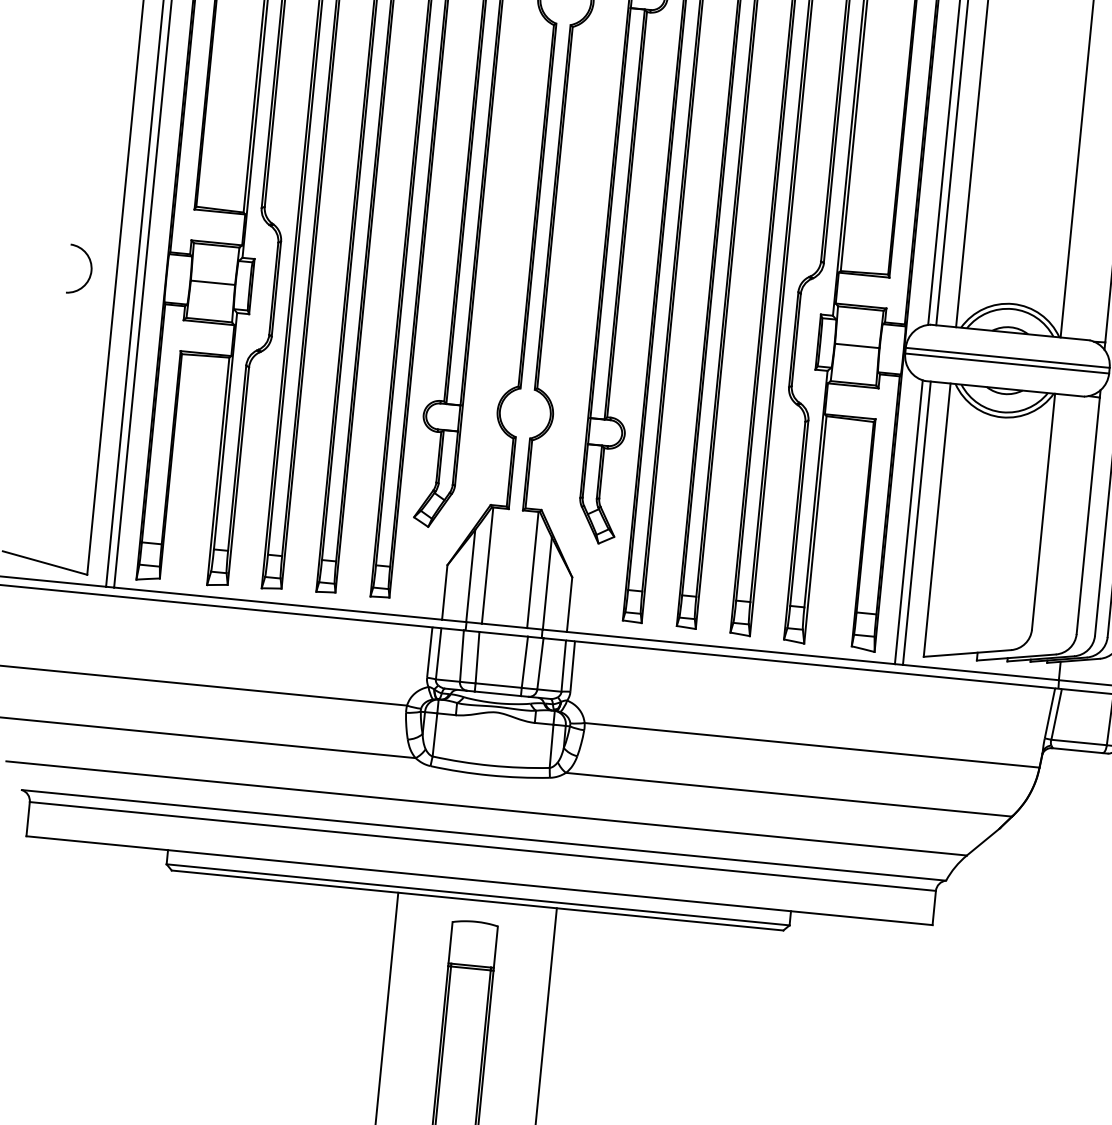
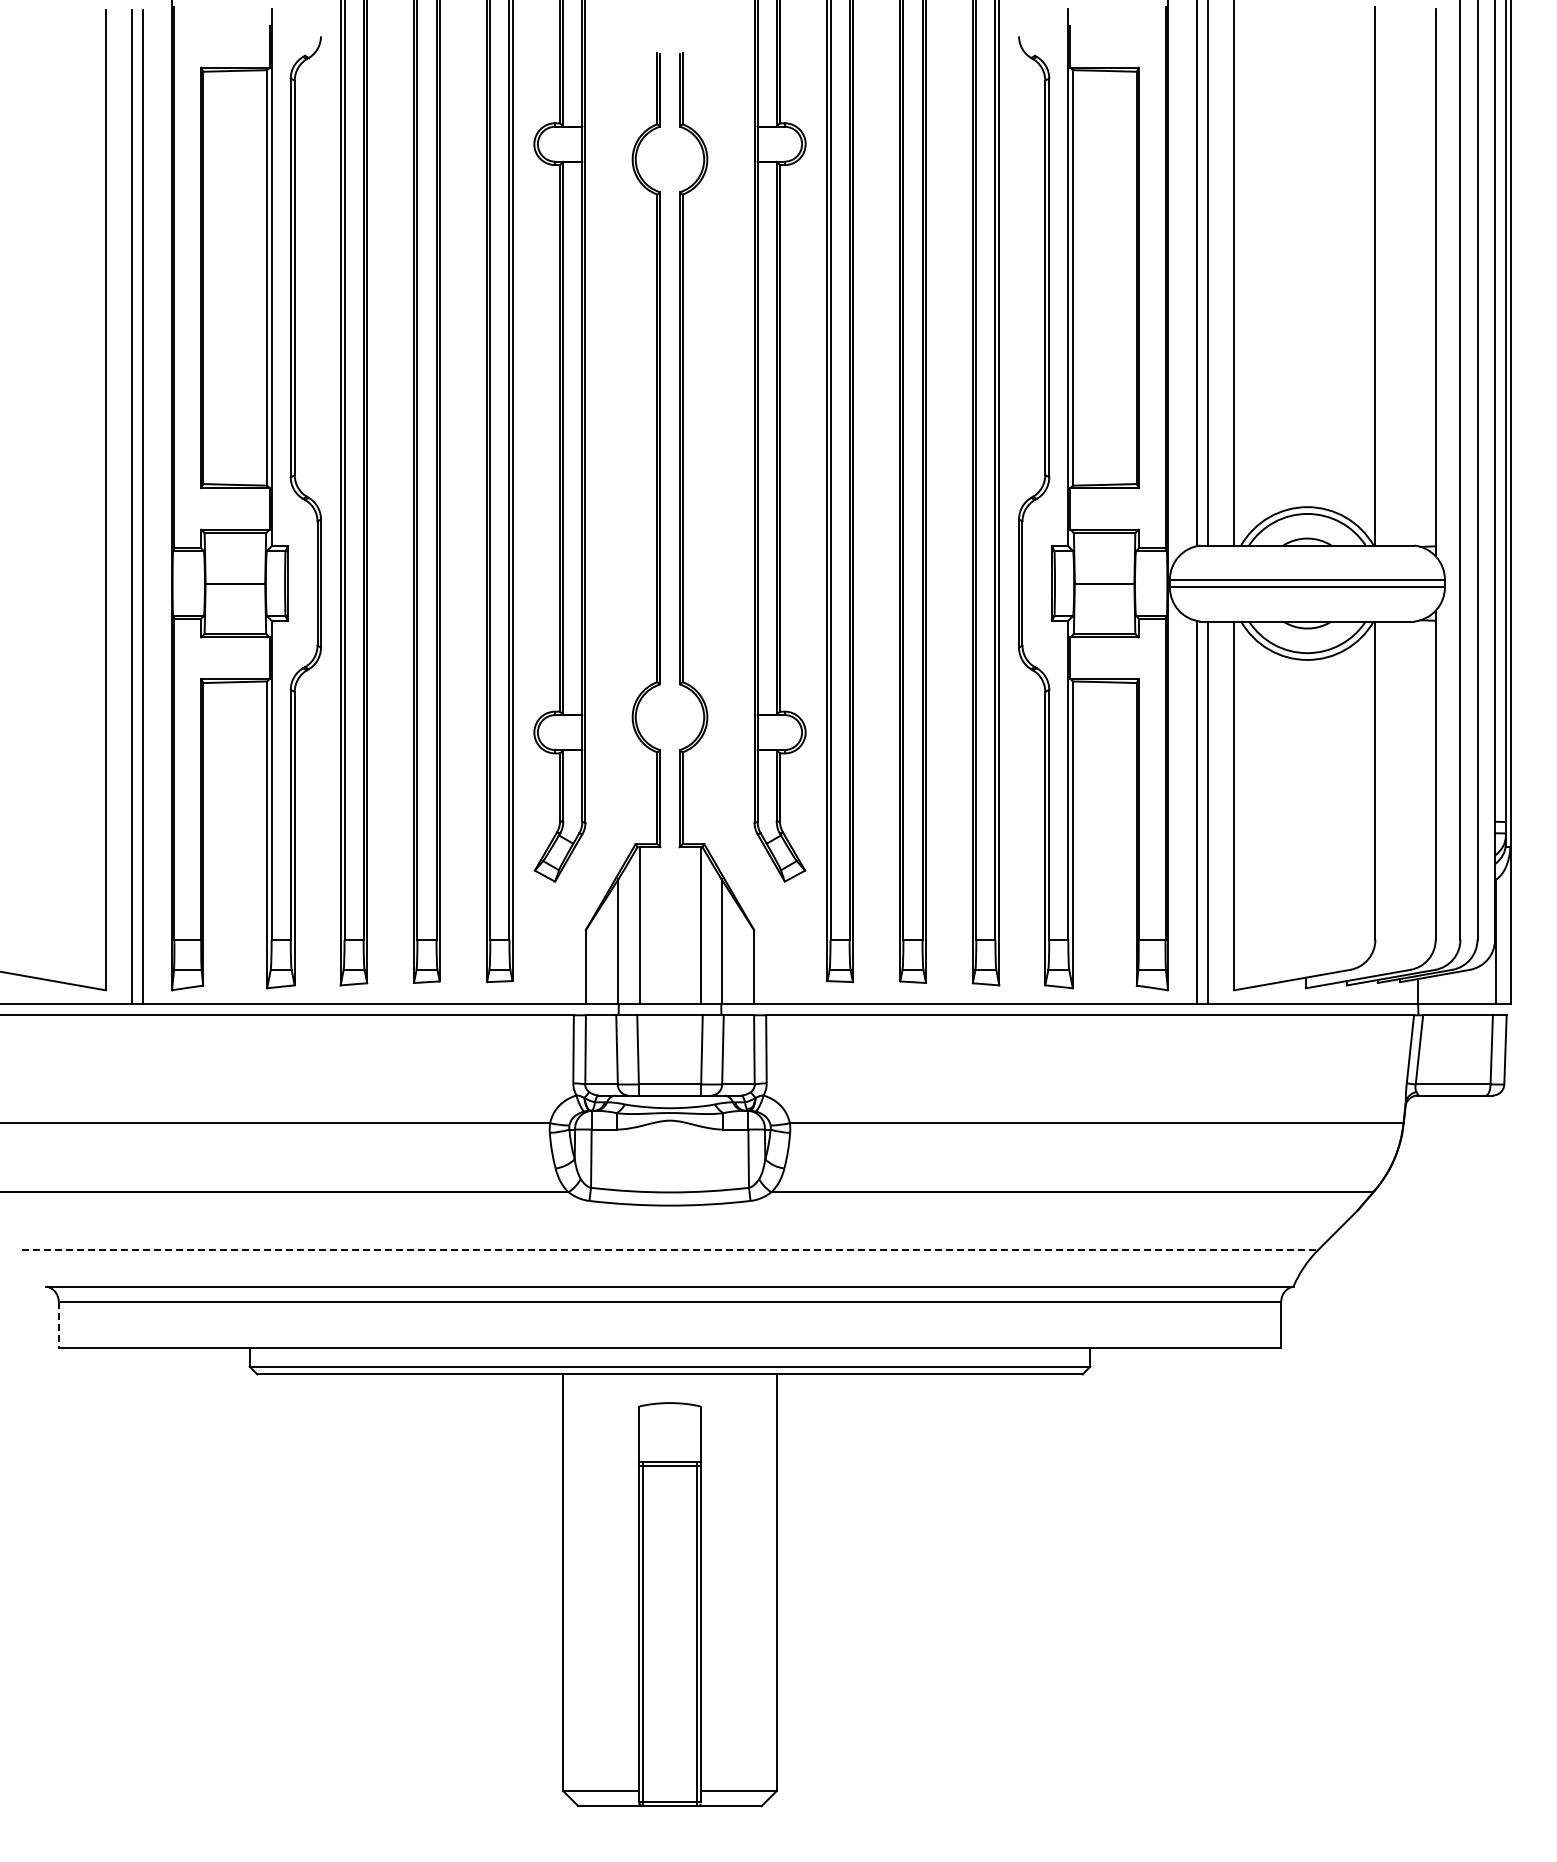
arc: (90, 270) -> (70, 583), removed
line: (486, 808) -> (670, 1250), solid -> dashed
line: (27, 819) -> (58, 1325), solid -> dashed

